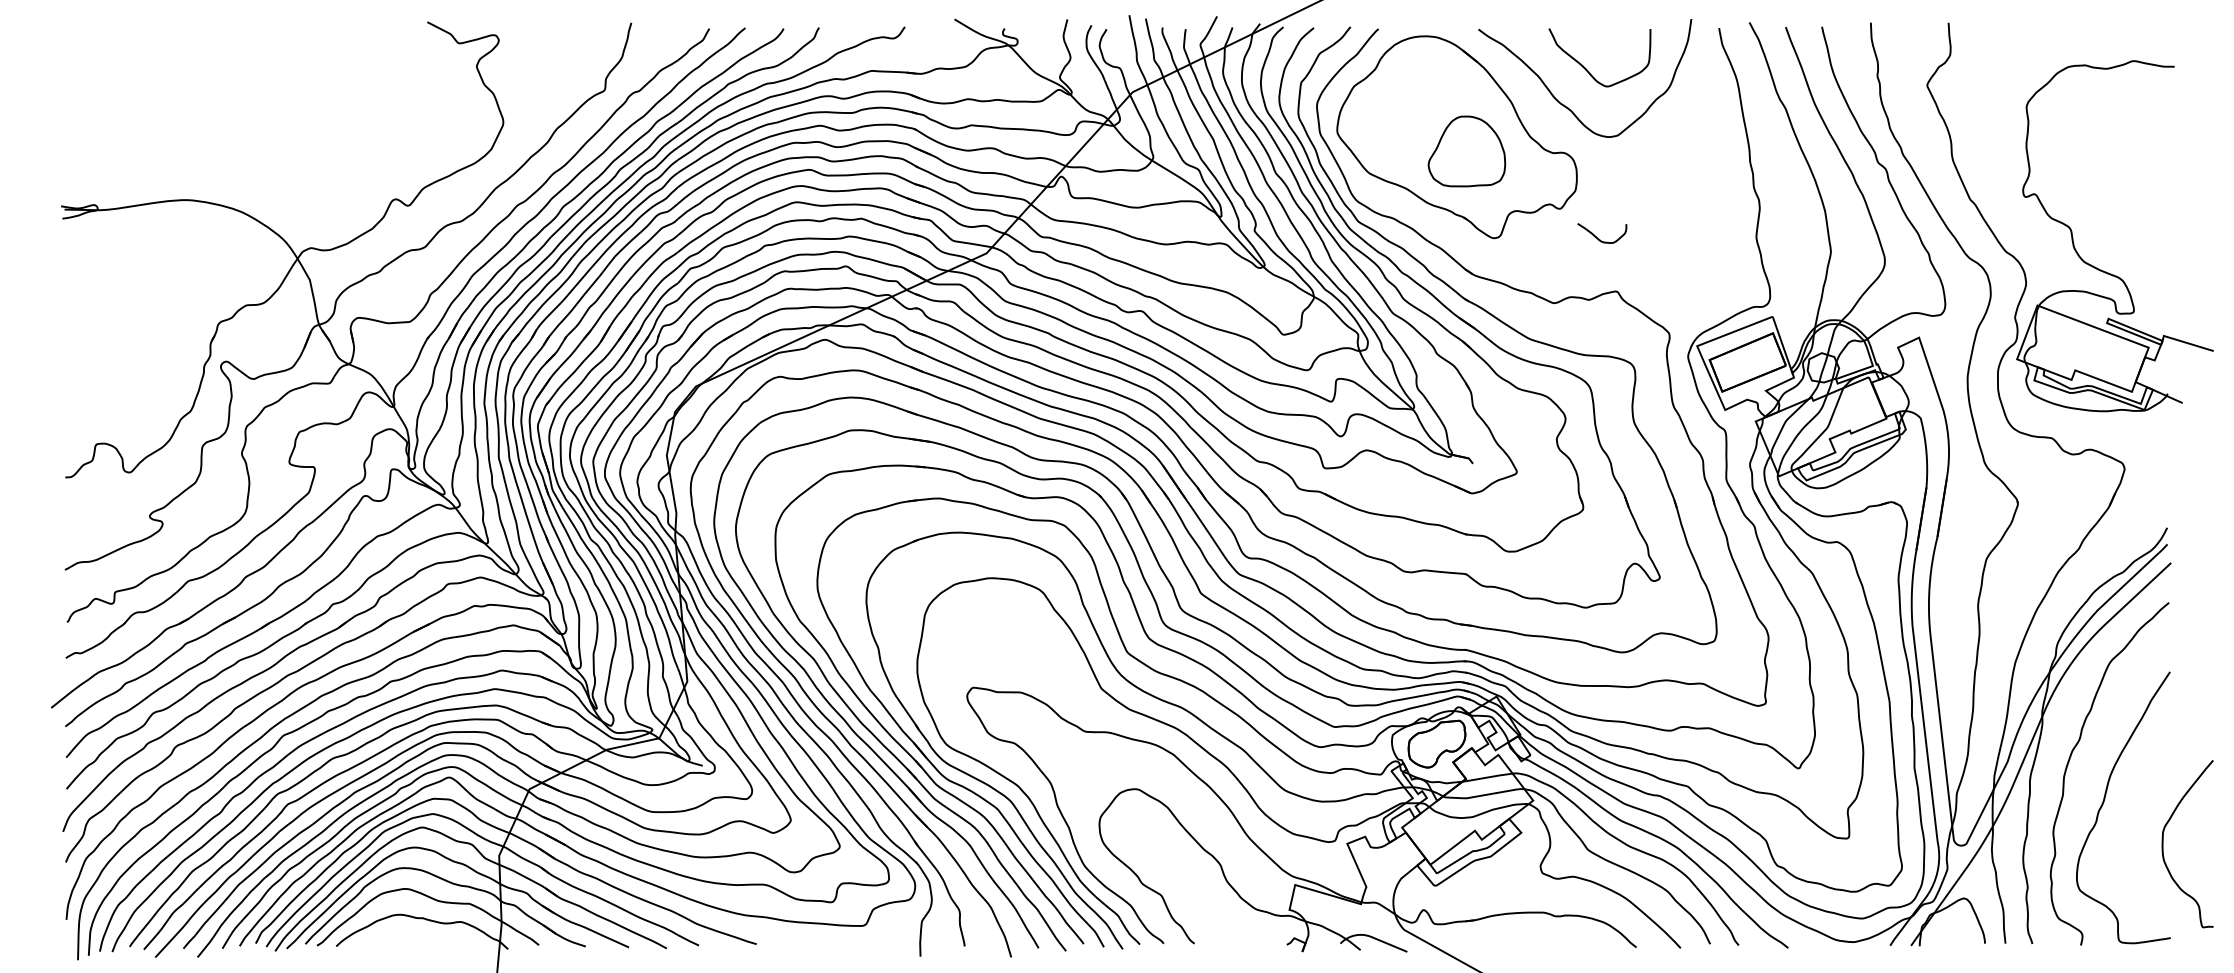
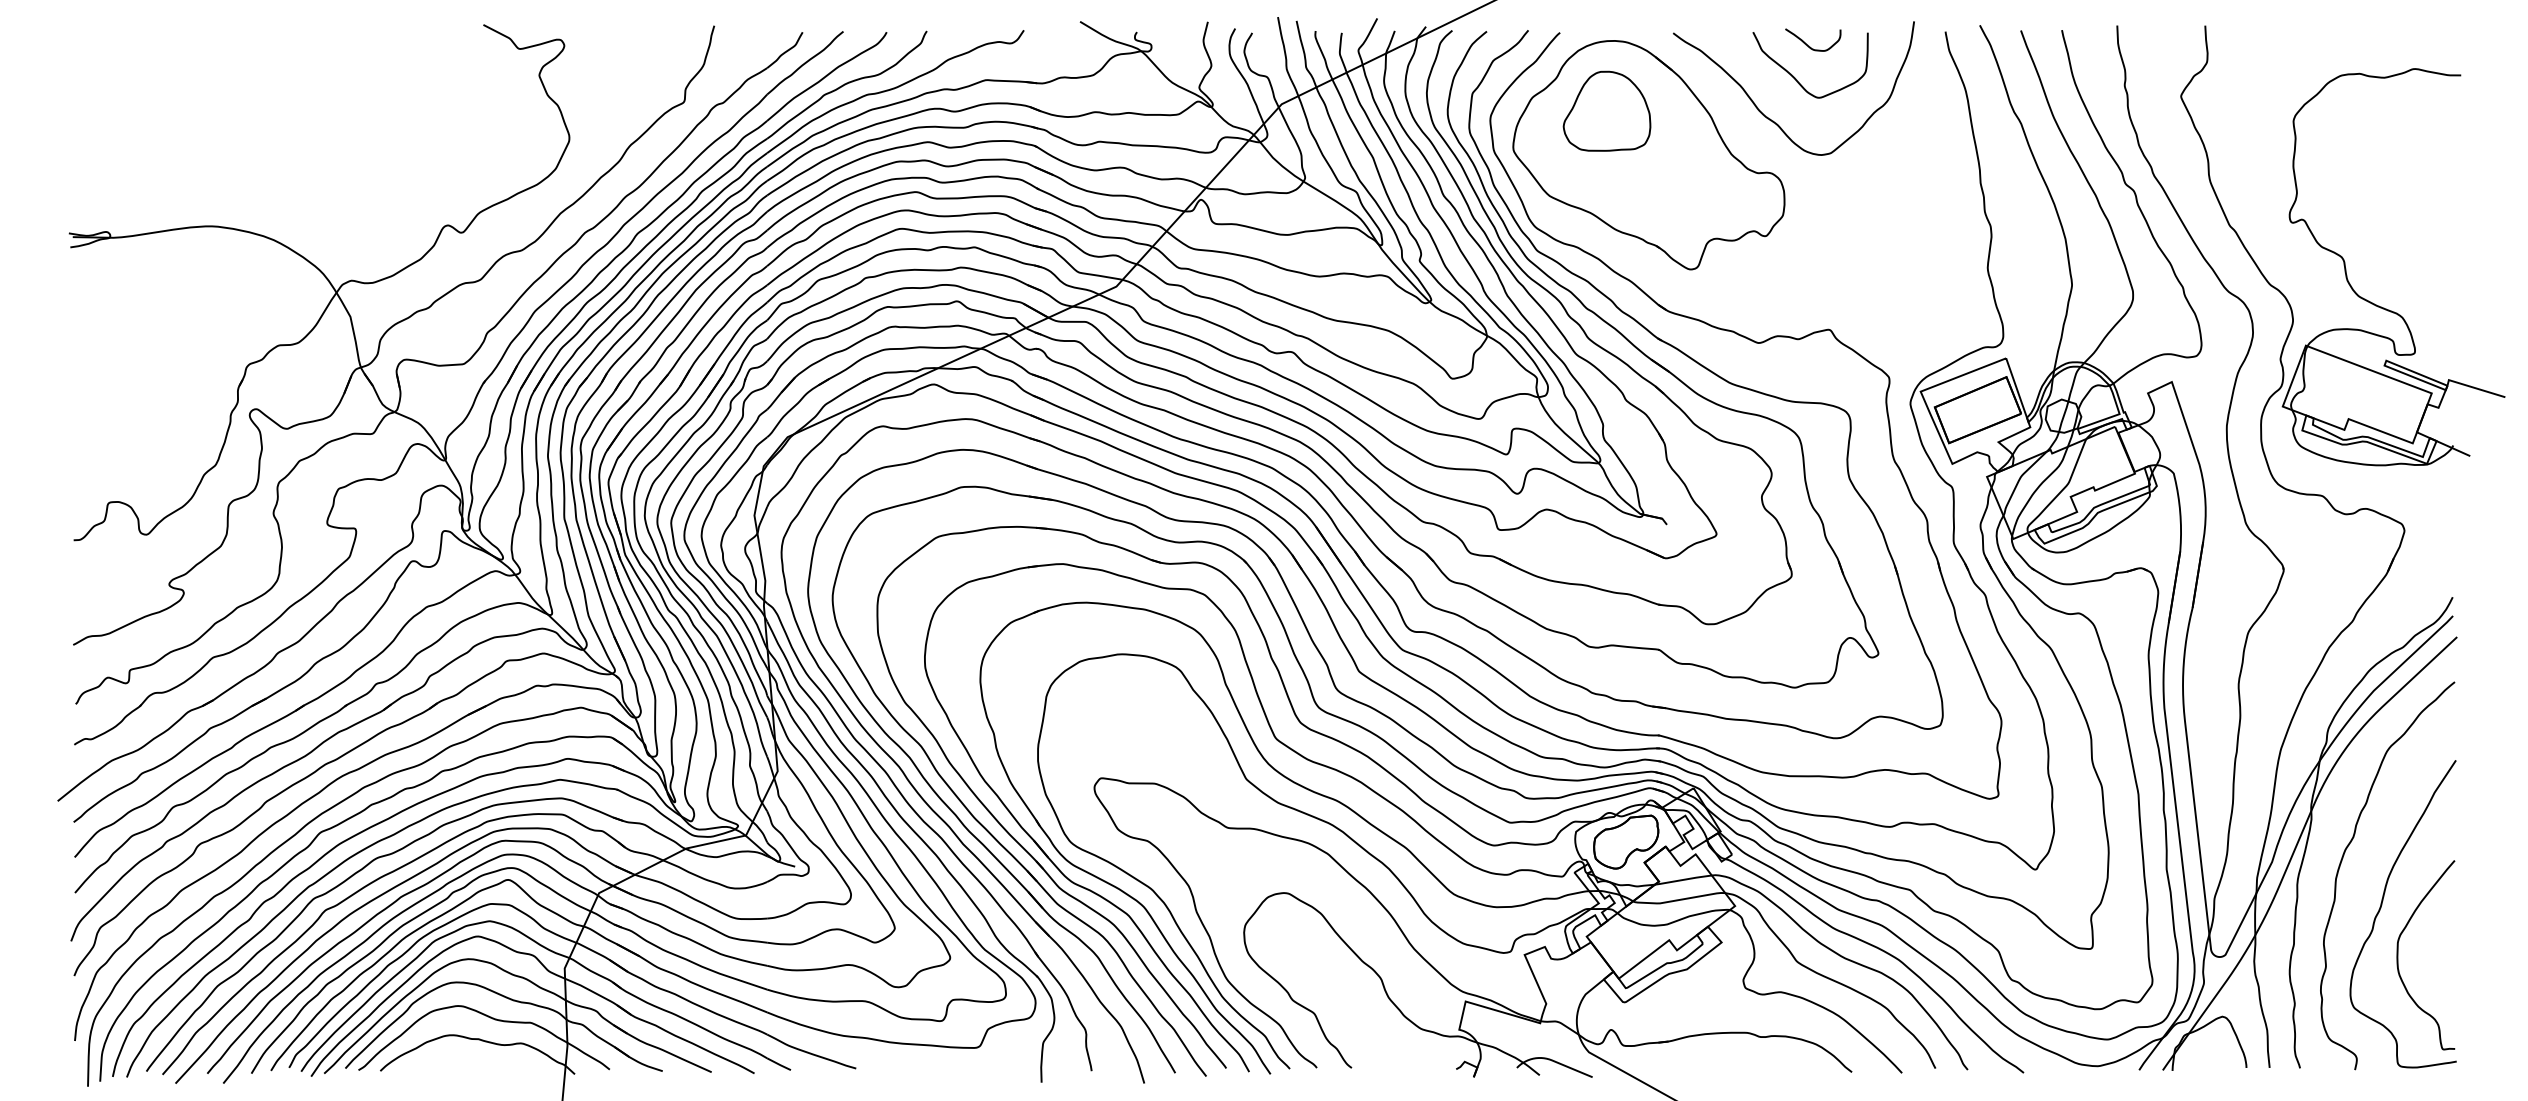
part: (1466, 150) -> (1606, 110), moved
curve: (1599, 239) -> (1810, 46), moved
curve: (2163, 844) -> (2398, 955), moved

